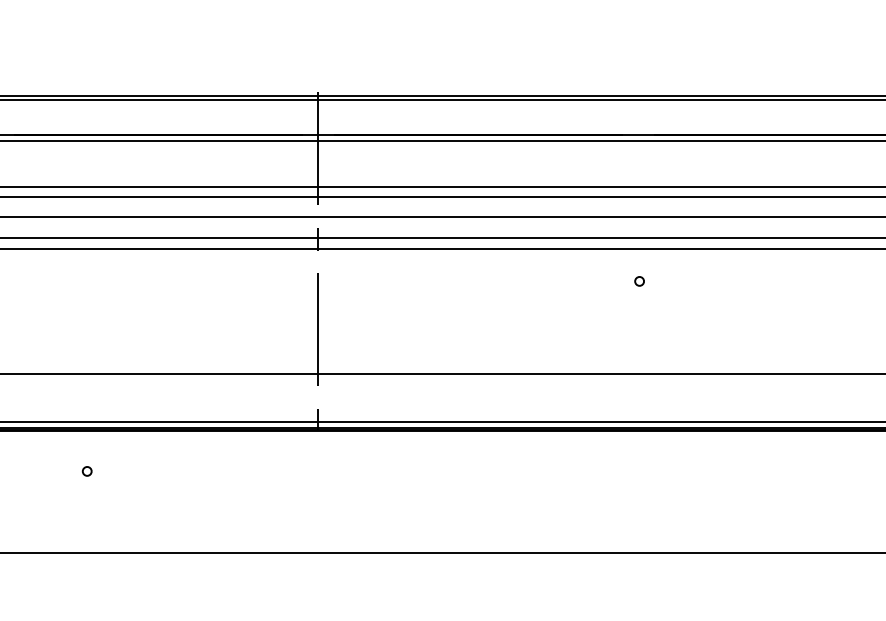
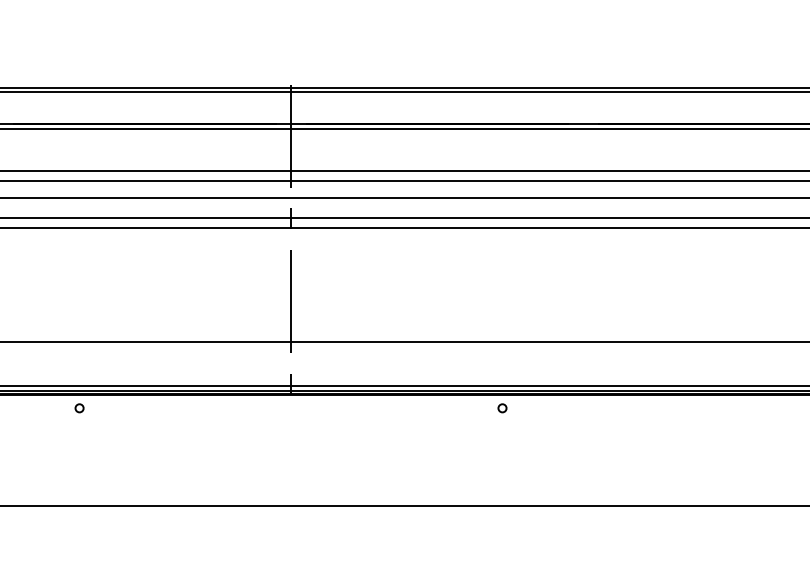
circle: (639, 281) -> (502, 408), moved
circle: (86, 471) -> (78, 408), moved

